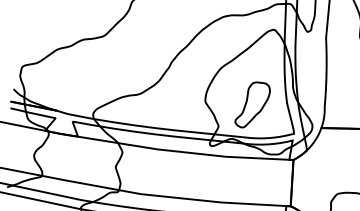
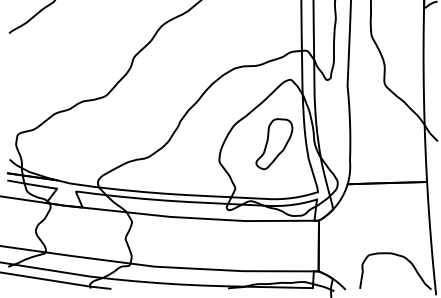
part: (252, 105) -> (274, 144), moved

